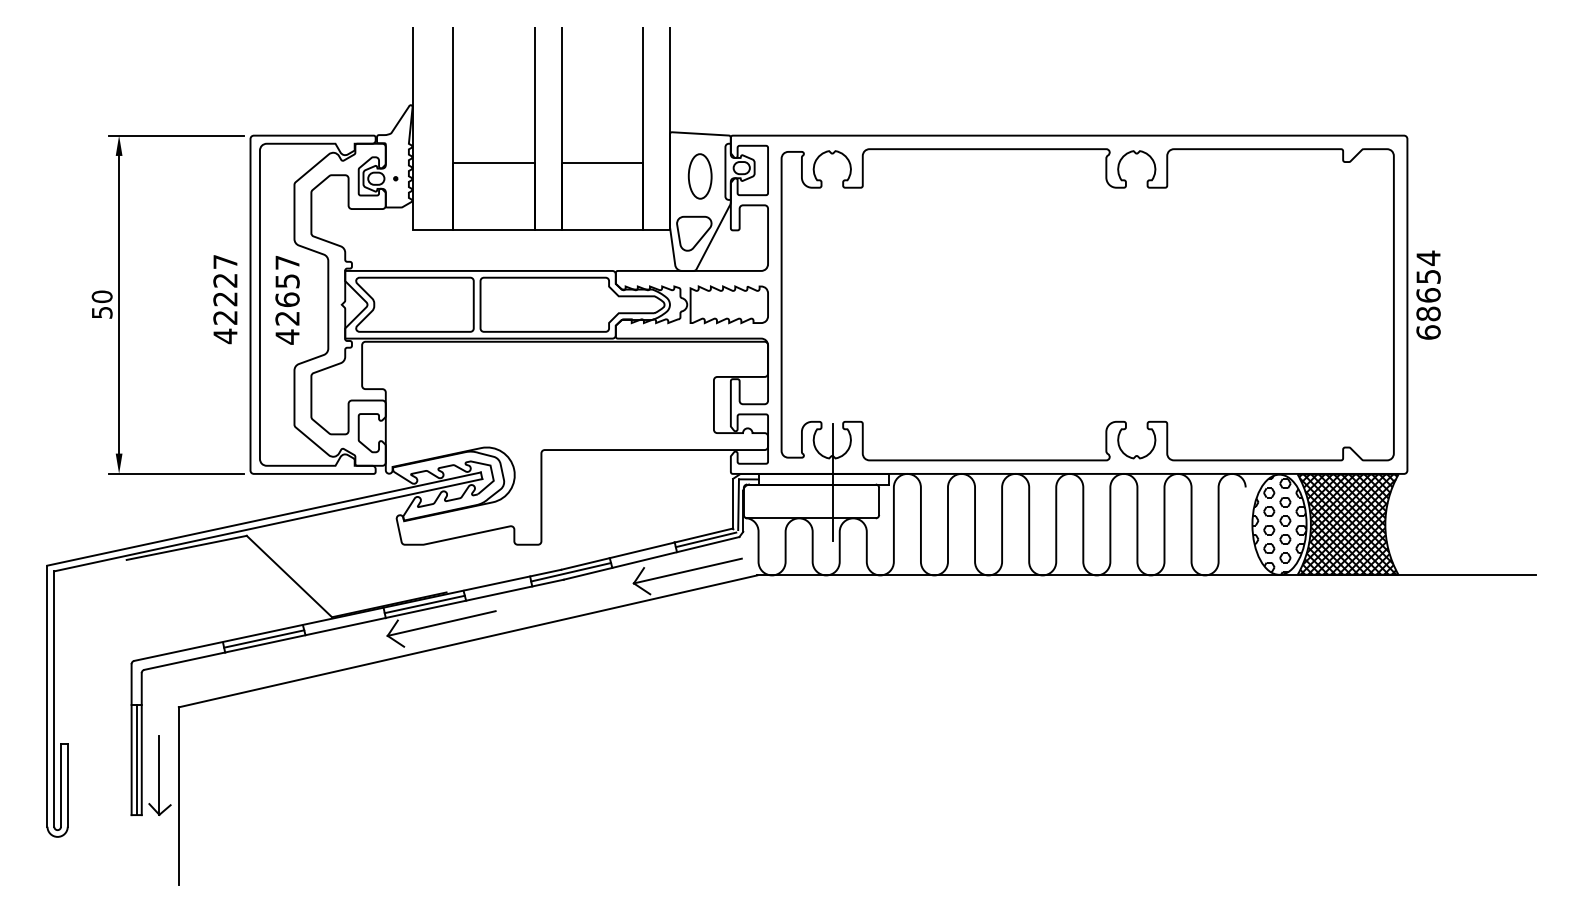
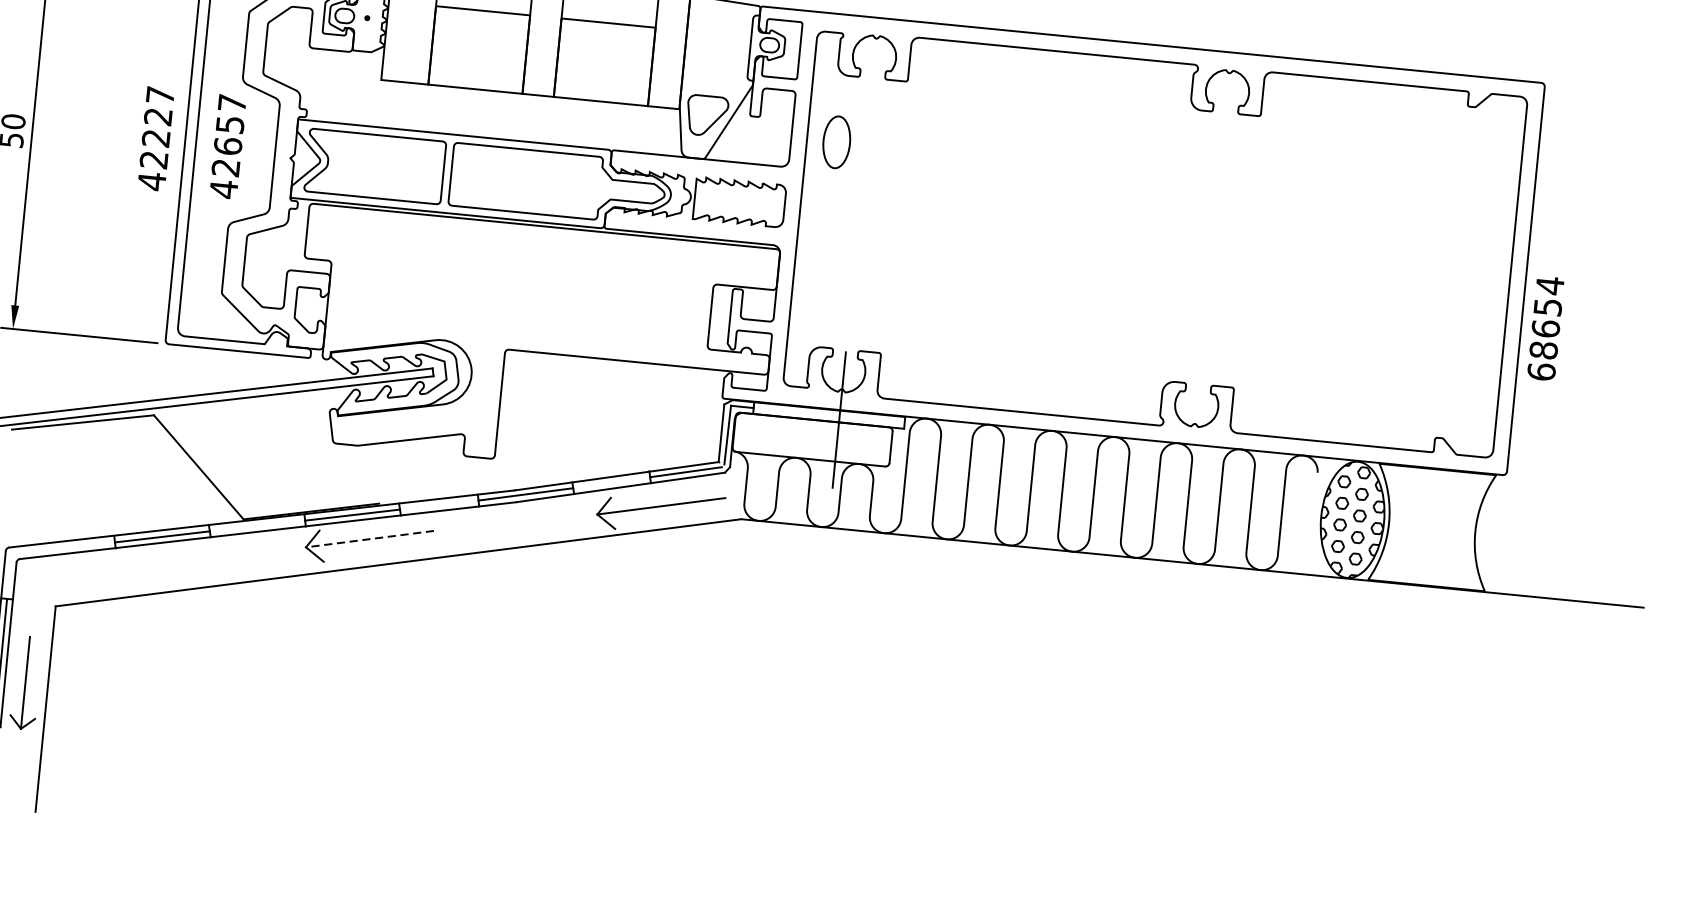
part: (699, 176) -> (835, 142), moved
text: (1428, 294) -> (1545, 327), moved
hatch: (1348, 524) -> (1432, 527), removed
line: (441, 623) -> (369, 539), solid -> dashed

